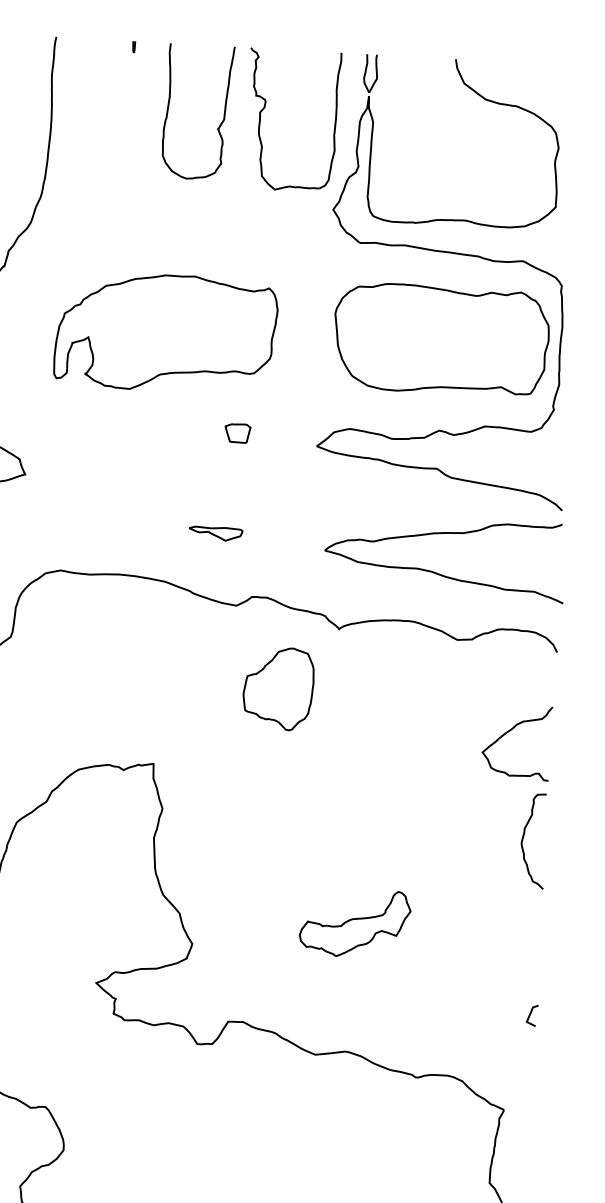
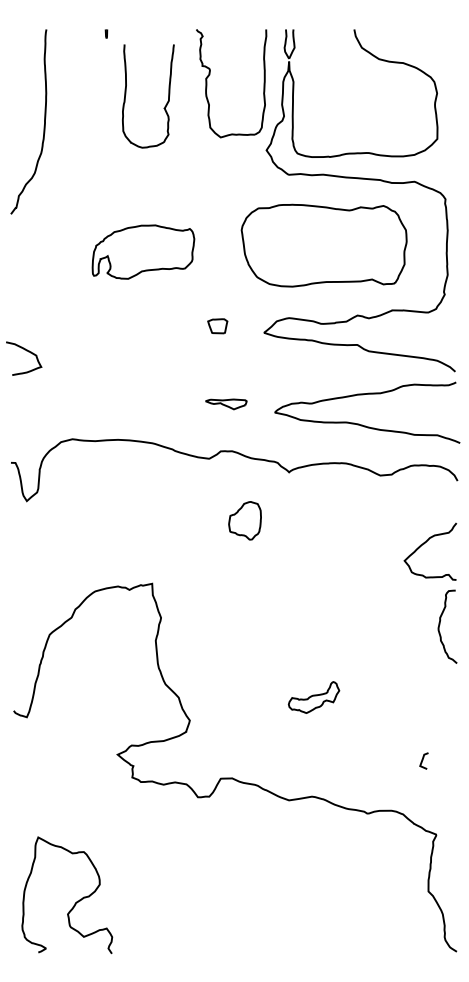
curve: (219, 124) -> (165, 104), moved
part: (166, 332) -> (143, 251), size x0.6
part: (440, 339) -> (323, 245), moved
part: (237, 433) -> (217, 326), moved
part: (216, 533) -> (226, 404), moved
part: (277, 688) -> (244, 520), size x0.6
part: (354, 923) -> (313, 697), size x0.6
curve: (531, 1014) -> (423, 760), moved

